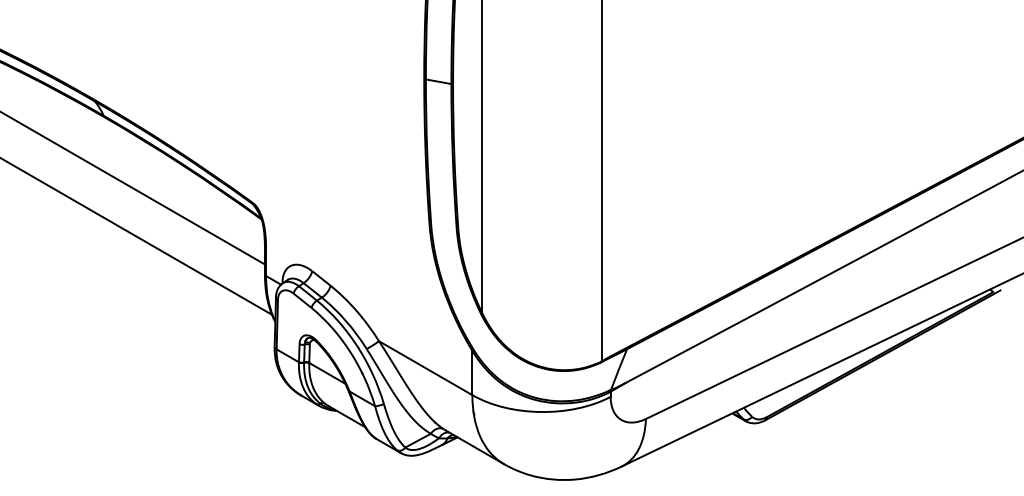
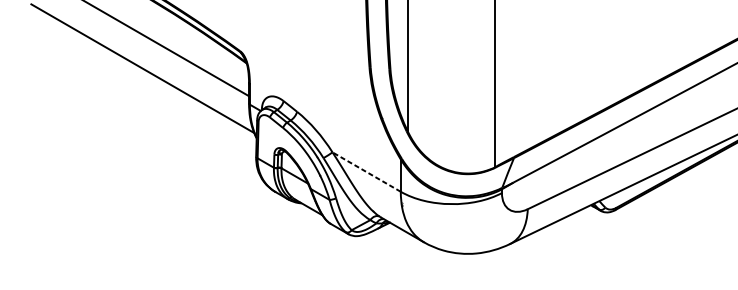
line: (425, 368) -> (366, 172), solid -> dashed

